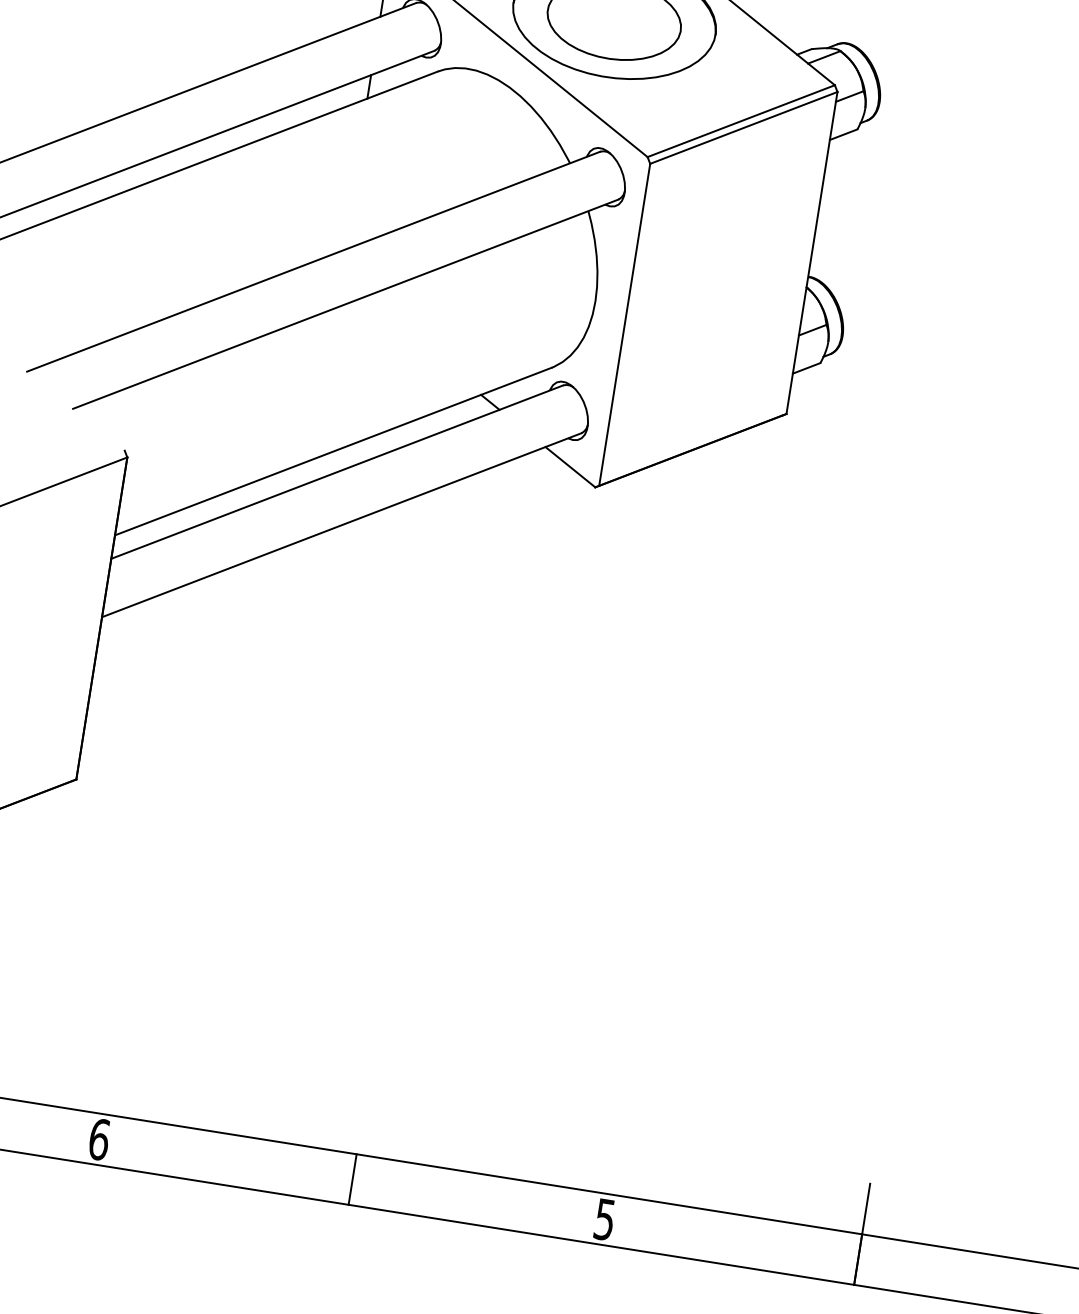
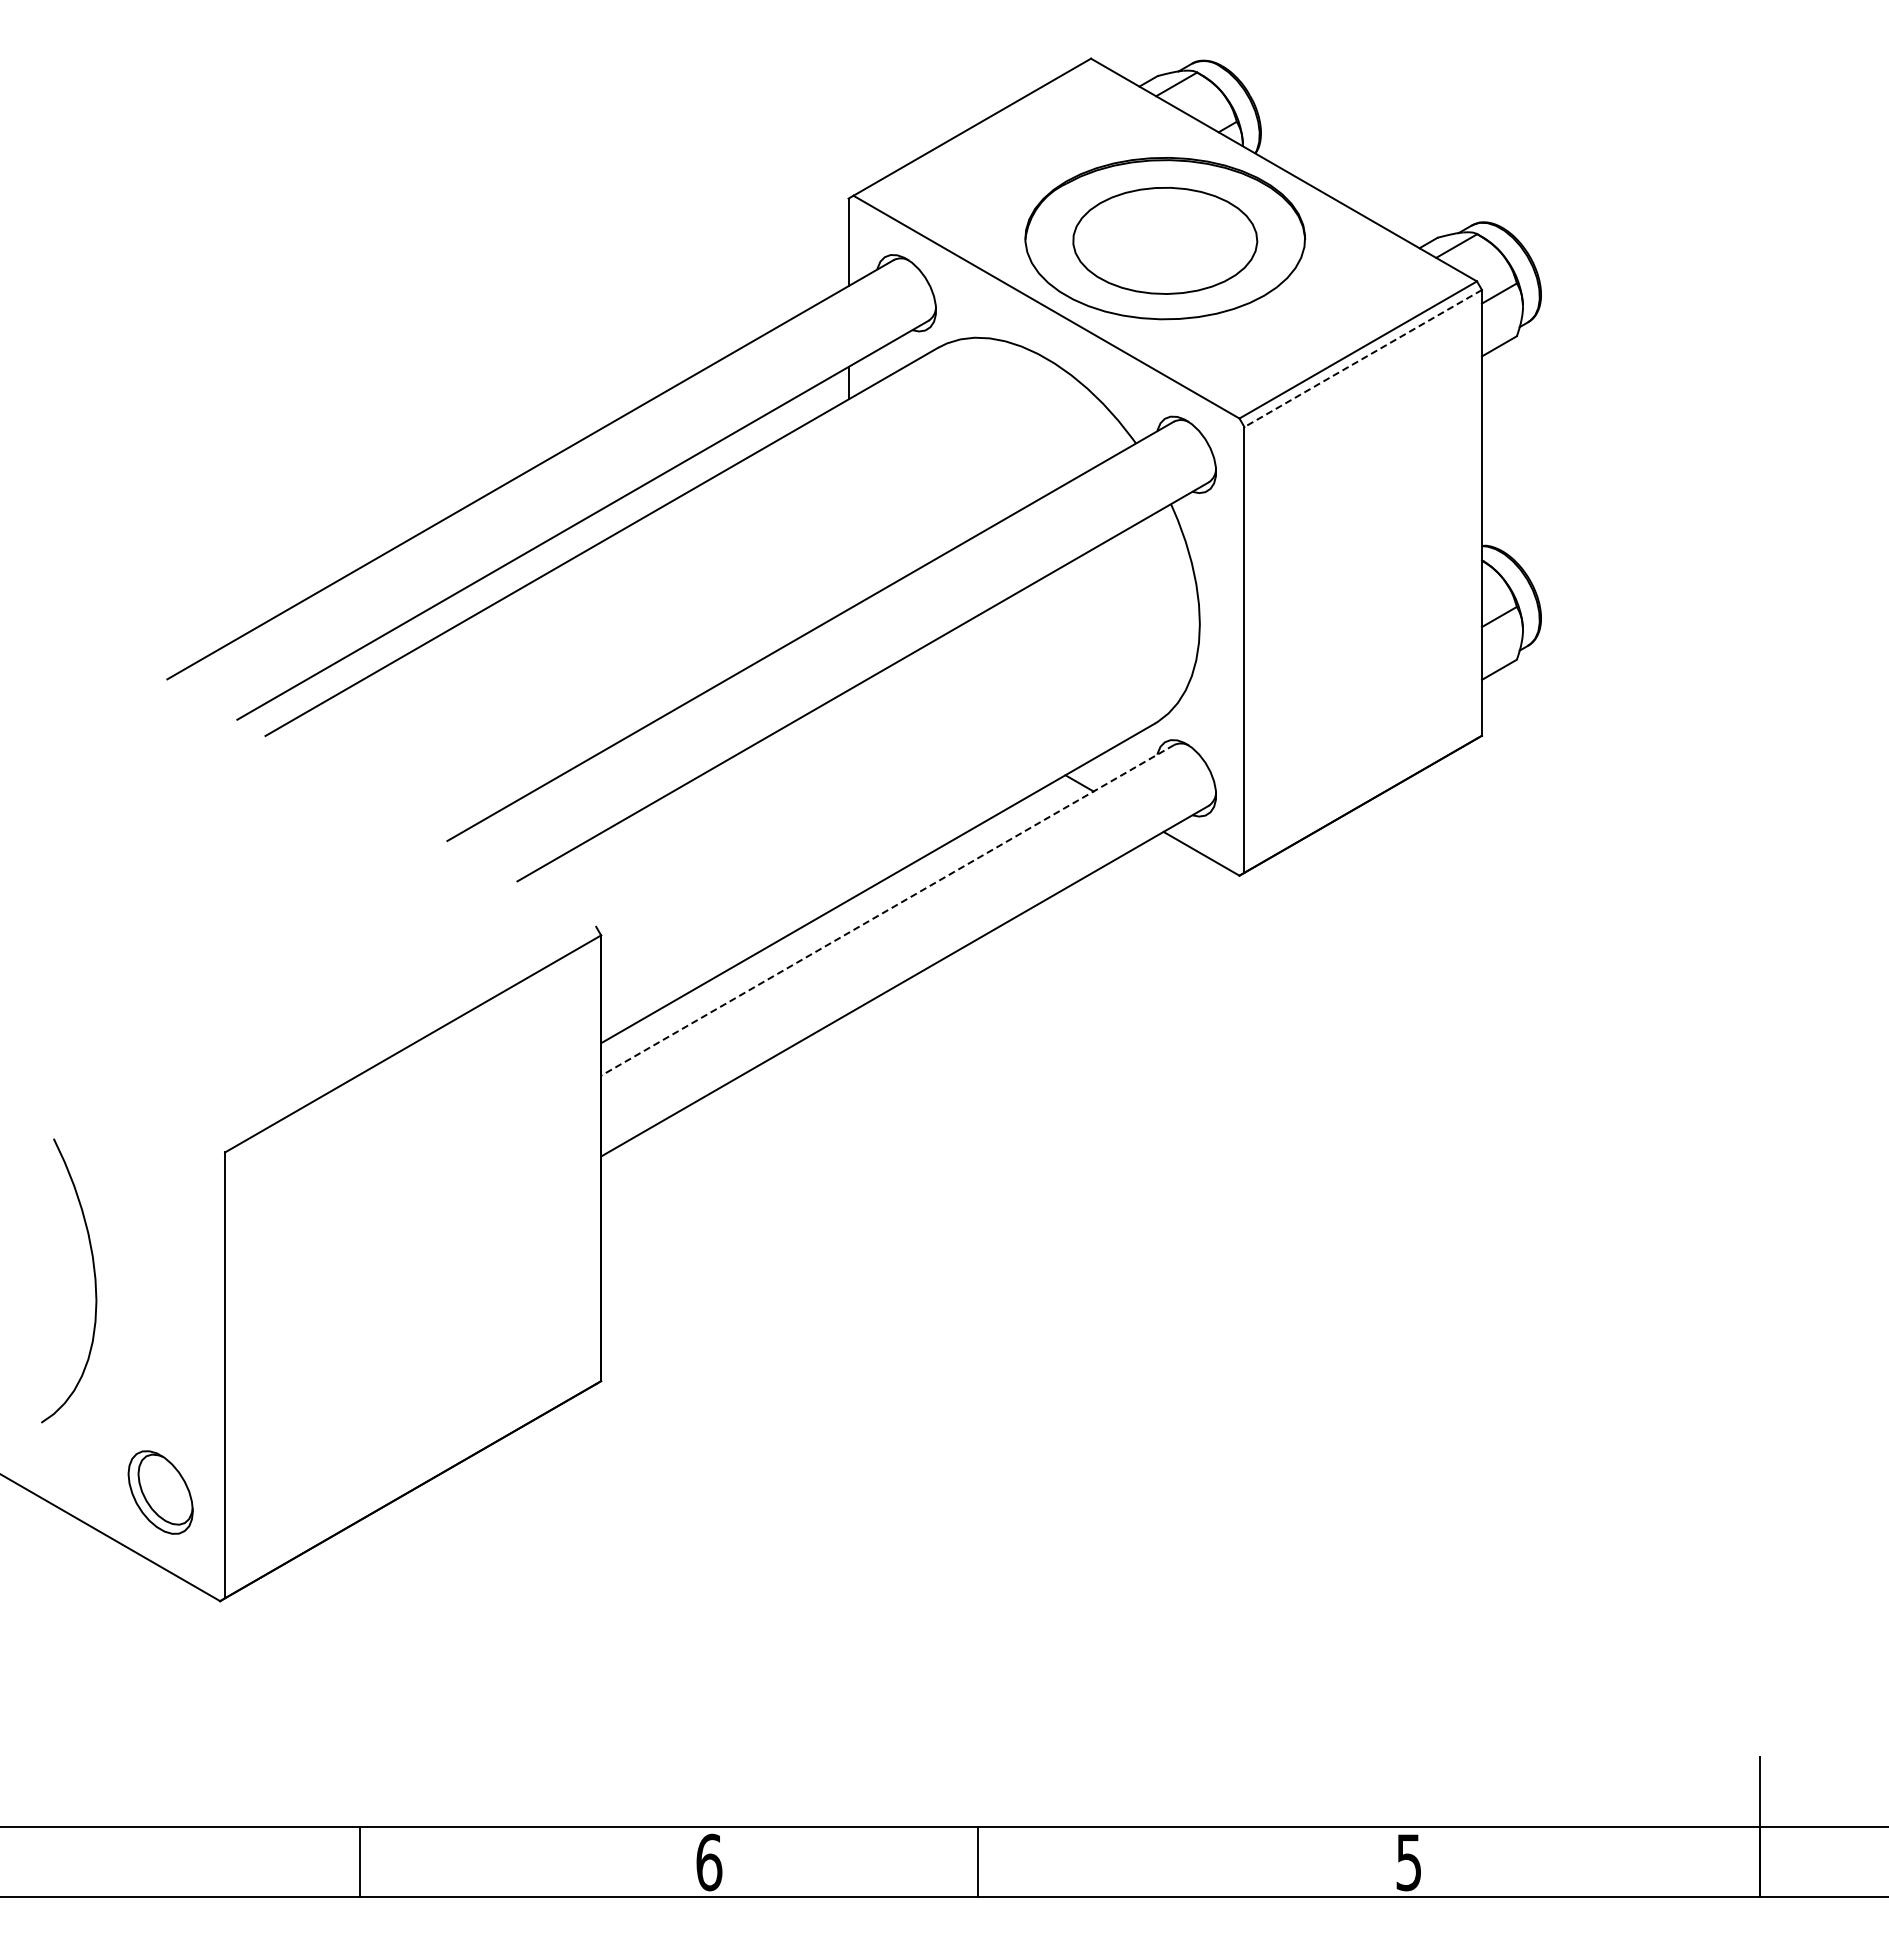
line: (743, 127) -> (1362, 358), solid -> dashed
line: (337, 472) -> (887, 910), solid -> dashed
line: (352, 1179) -> (977, 1862), moved

